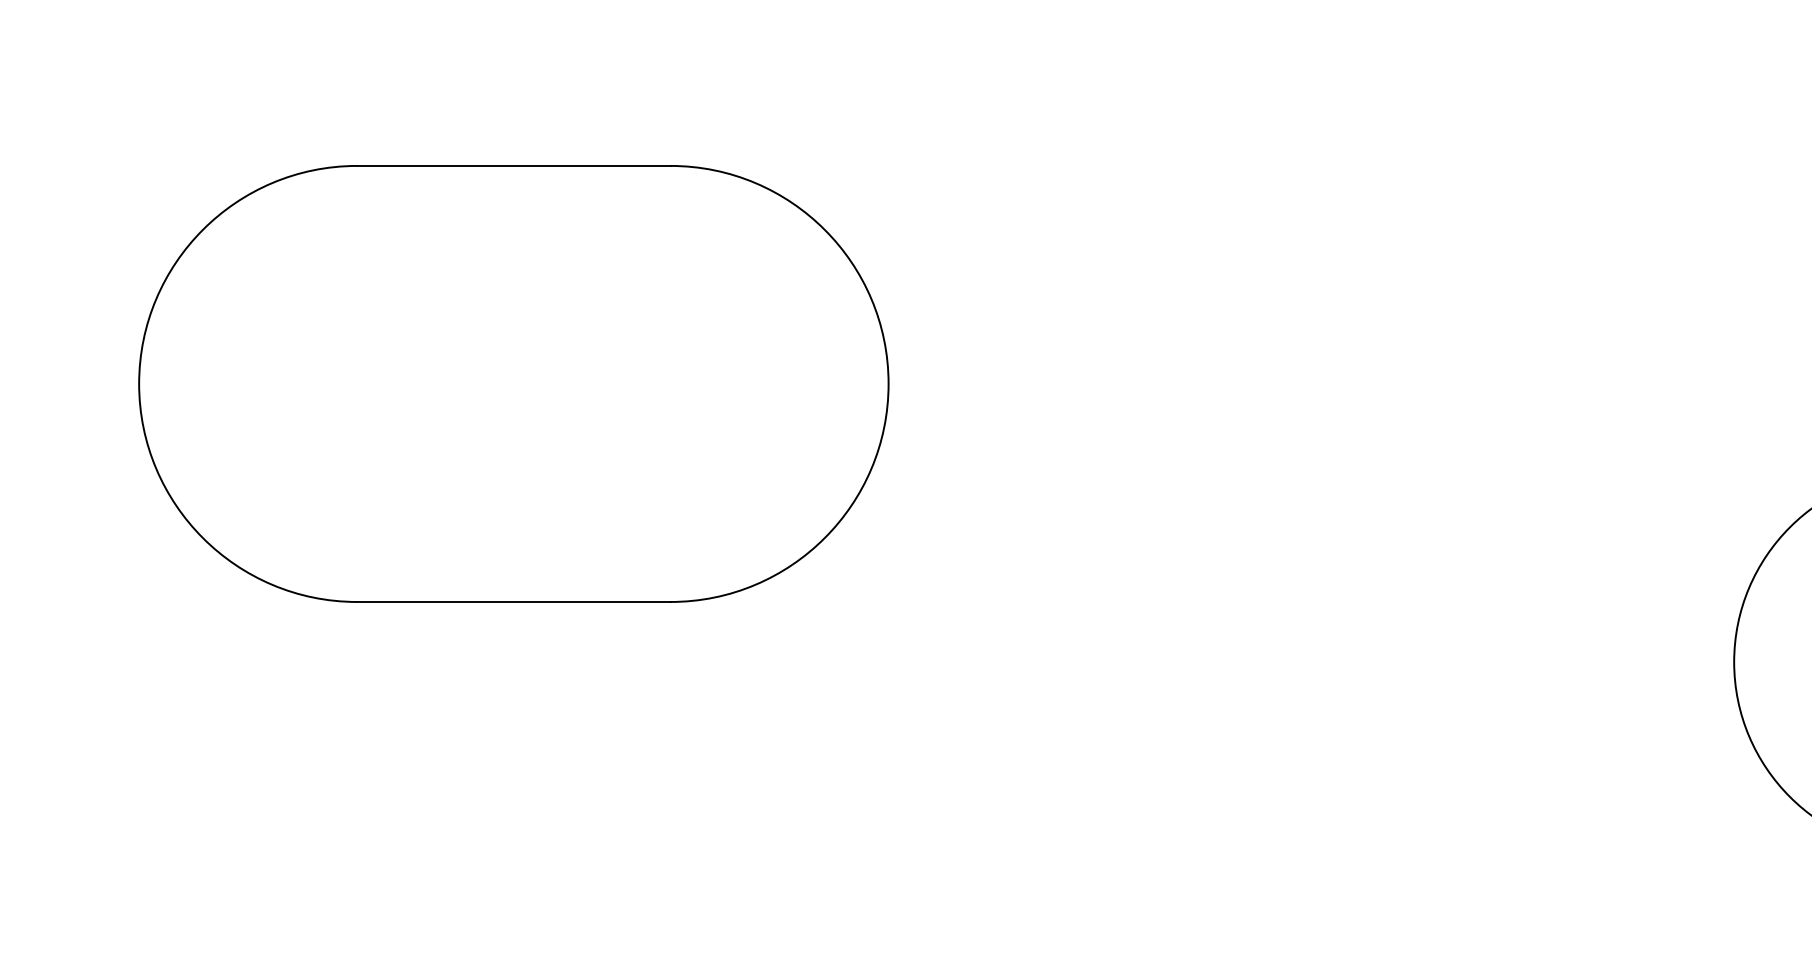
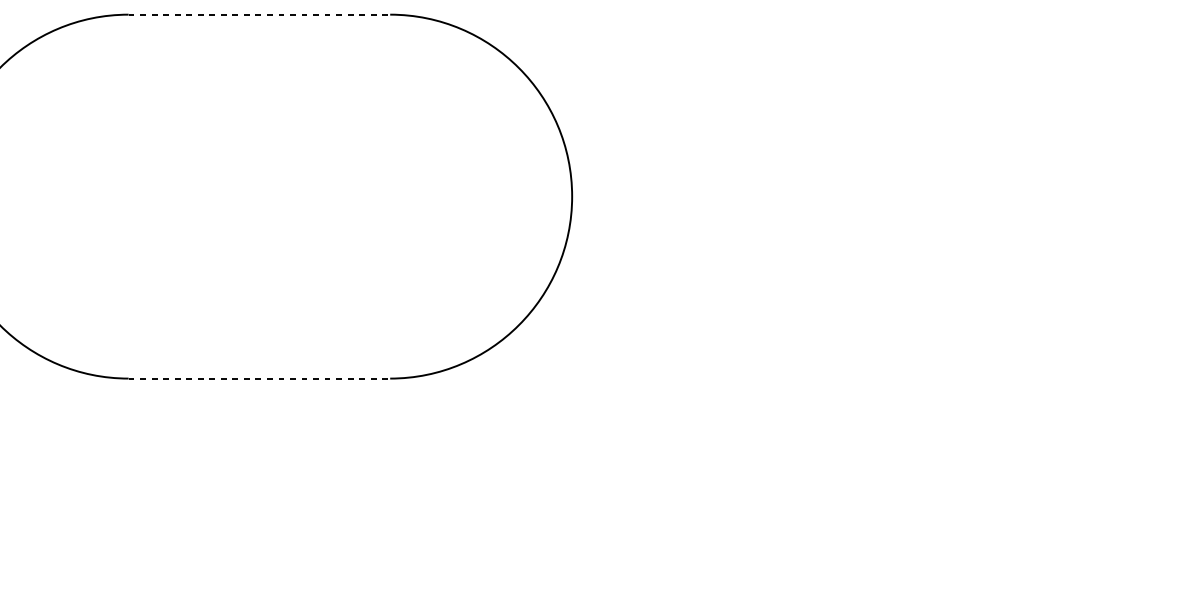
line: (513, 165) -> (259, 14), solid -> dashed
line: (513, 601) -> (259, 378), solid -> dashed

